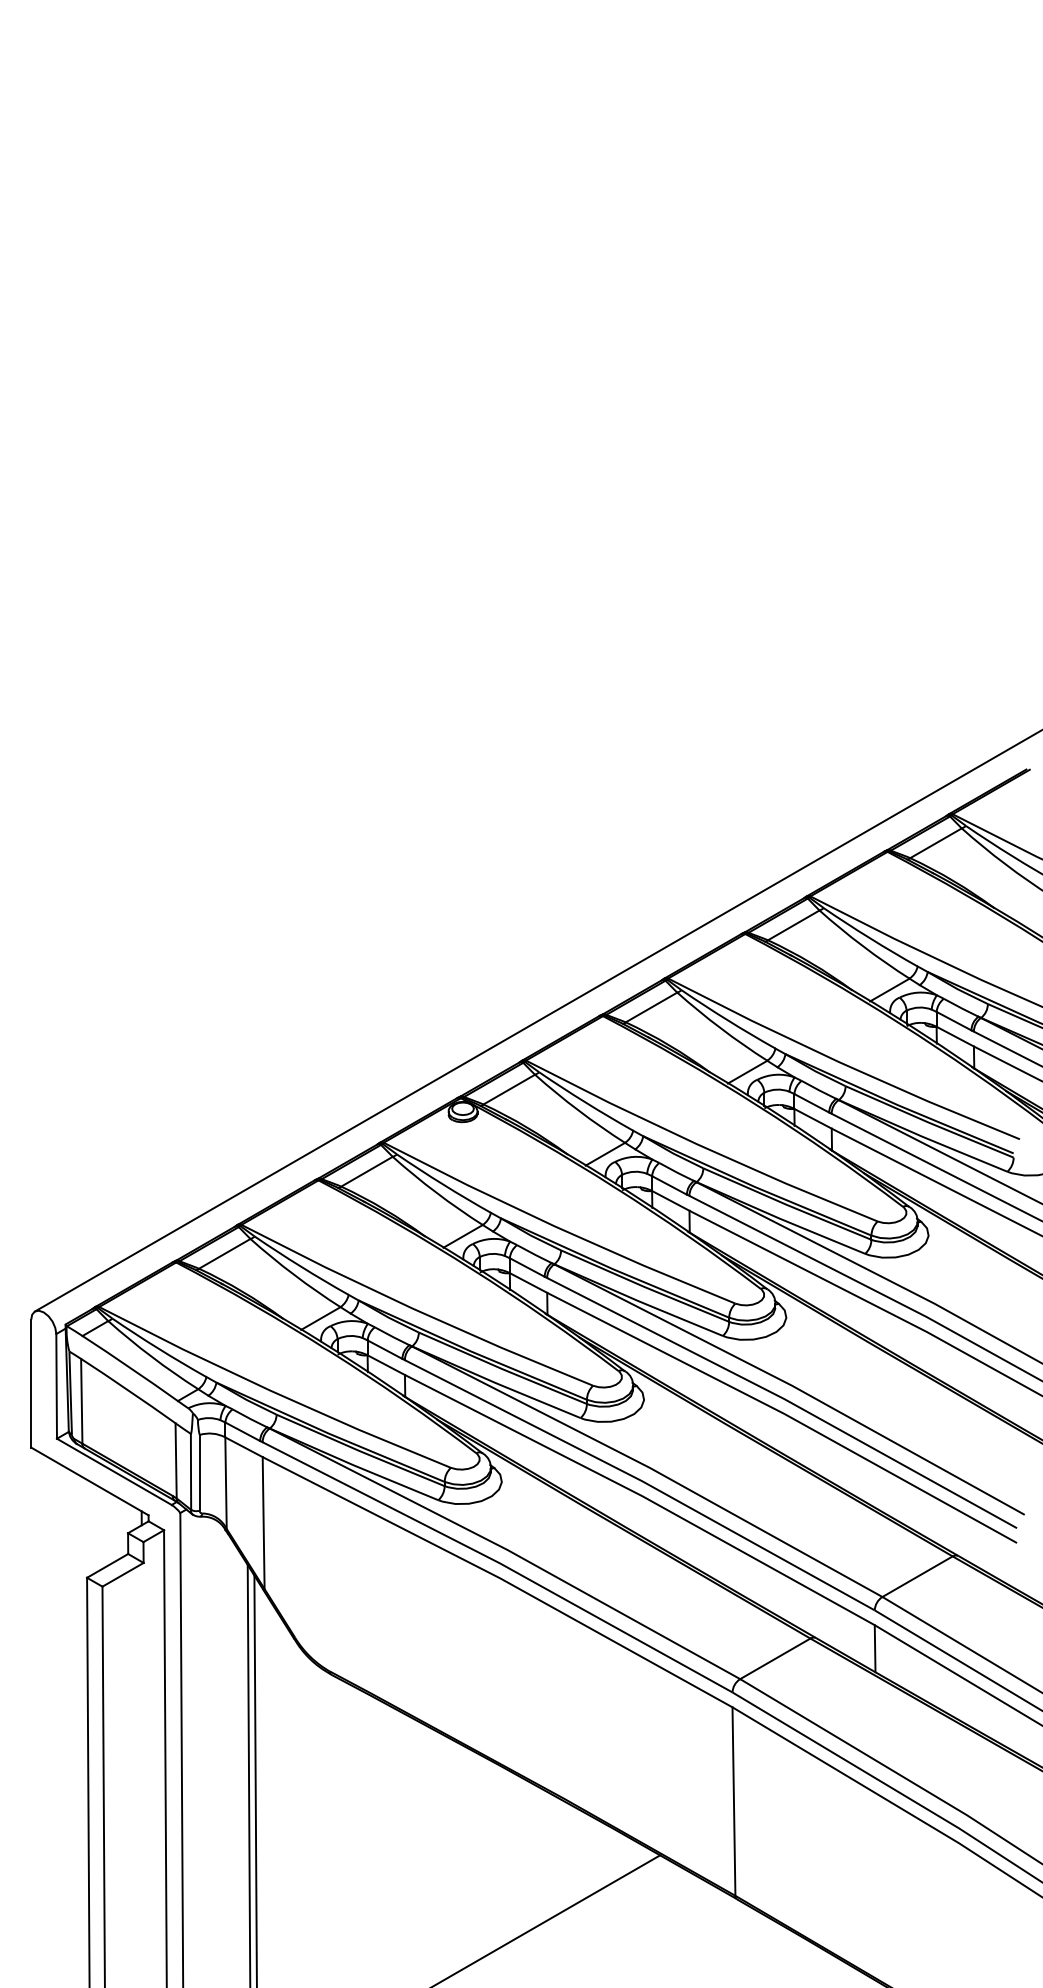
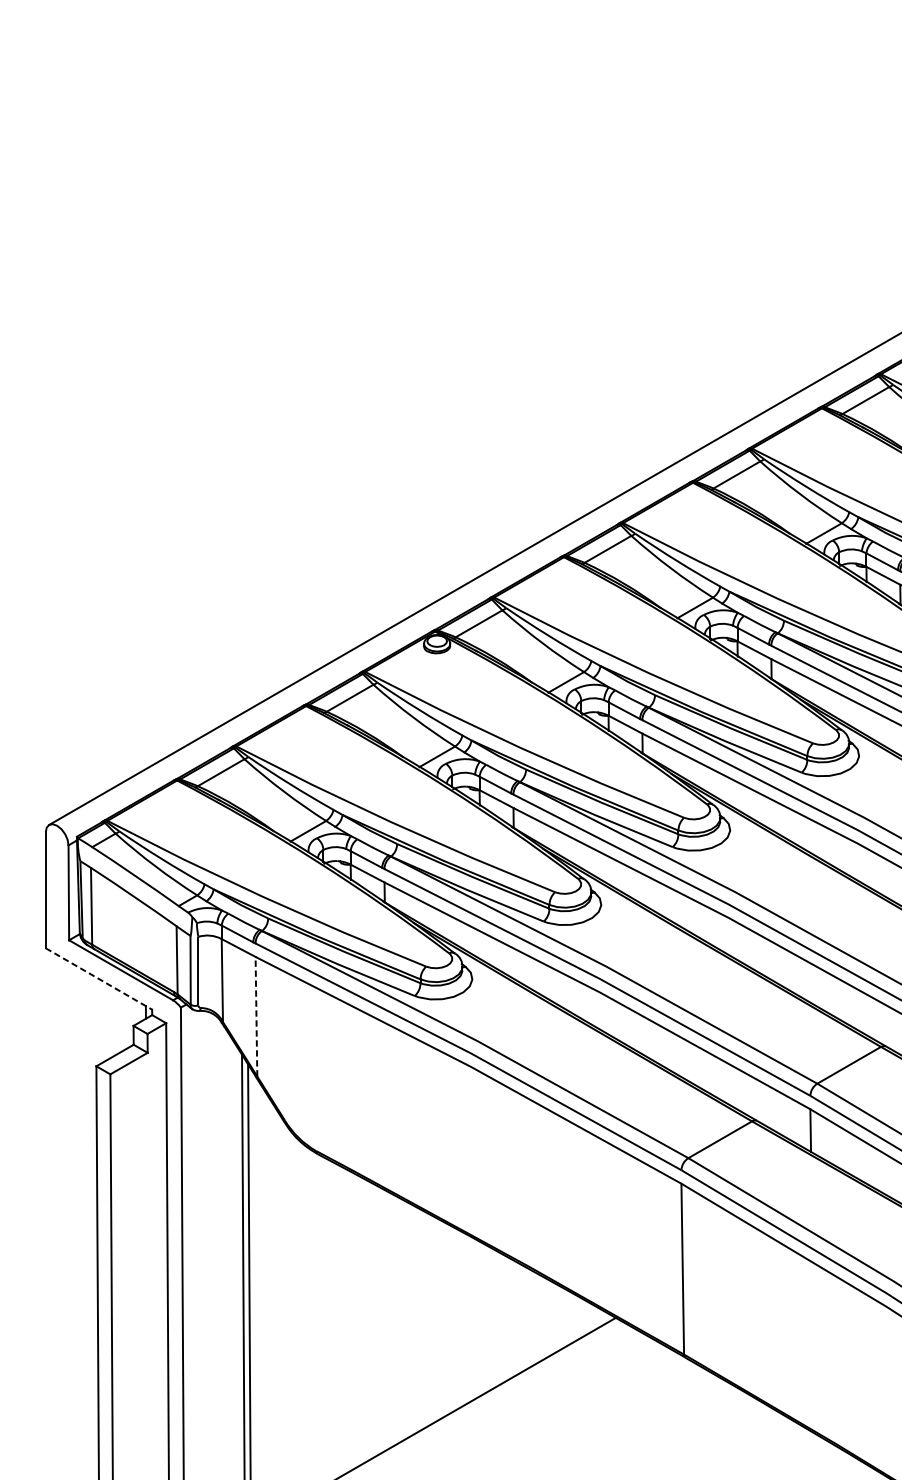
line: (89, 1481) -> (98, 979), solid -> dashed
line: (263, 1523) -> (256, 1017), solid -> dashed

